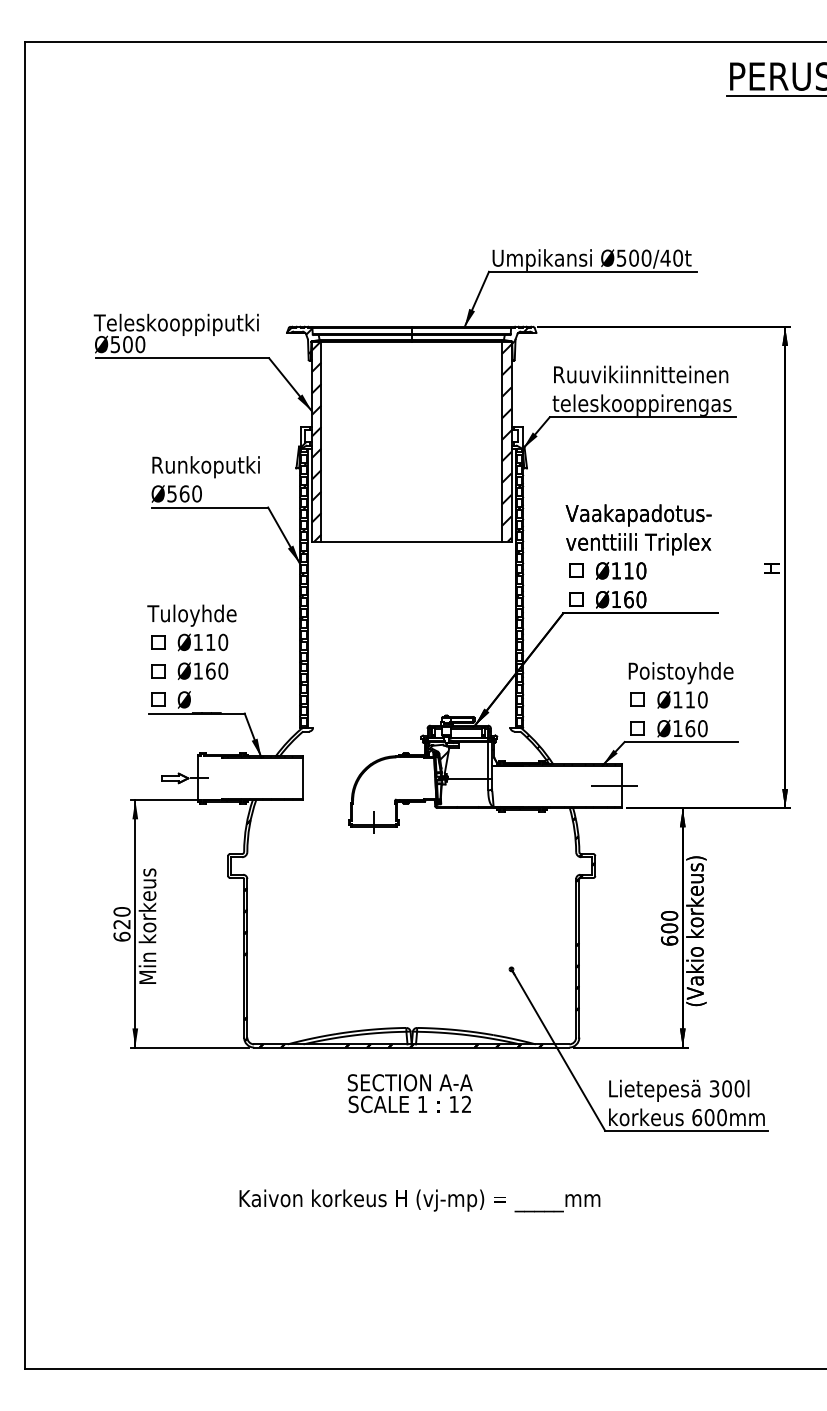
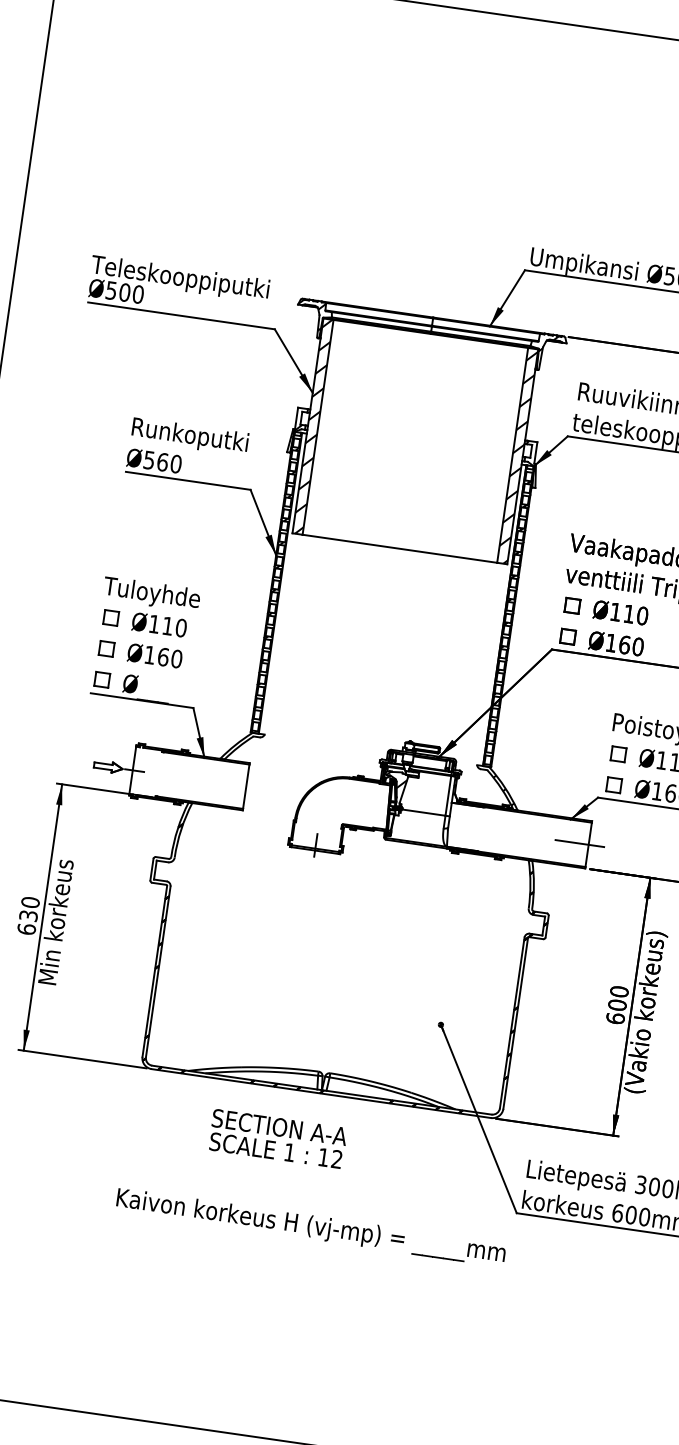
text: (121, 923) -> (28, 914), 620 -> 630
text: (410, 1093) -> (278, 1138), moved
text: (419, 1200) -> (310, 1227), moved

